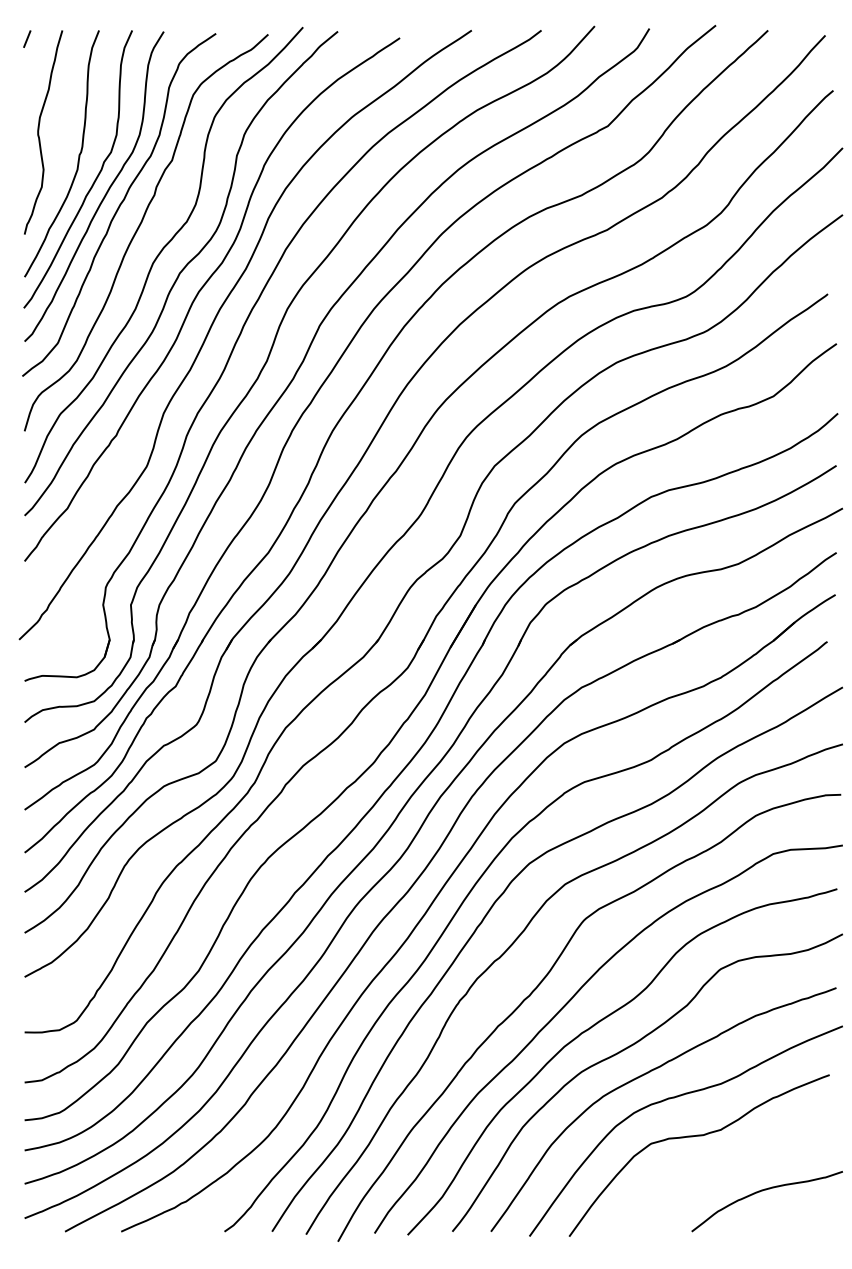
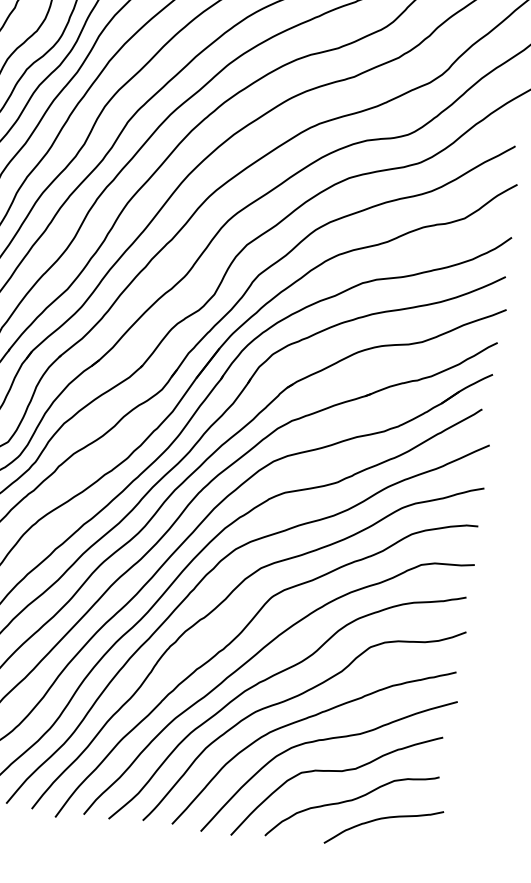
curve: (721, 1172) -> (352, 801), added

